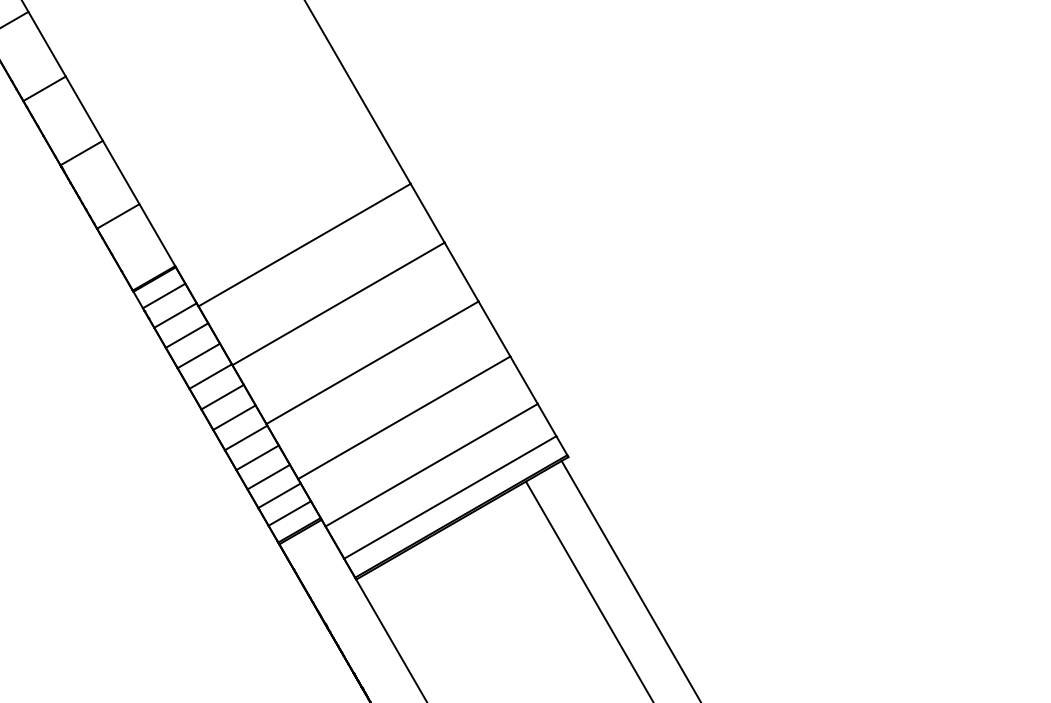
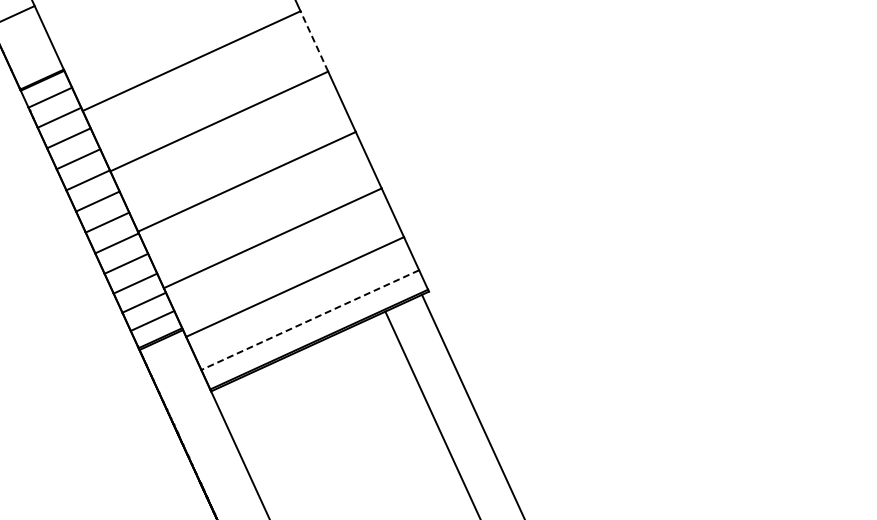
line: (427, 213) -> (314, 41), solid -> dashed
line: (450, 497) -> (310, 320), solid -> dashed

